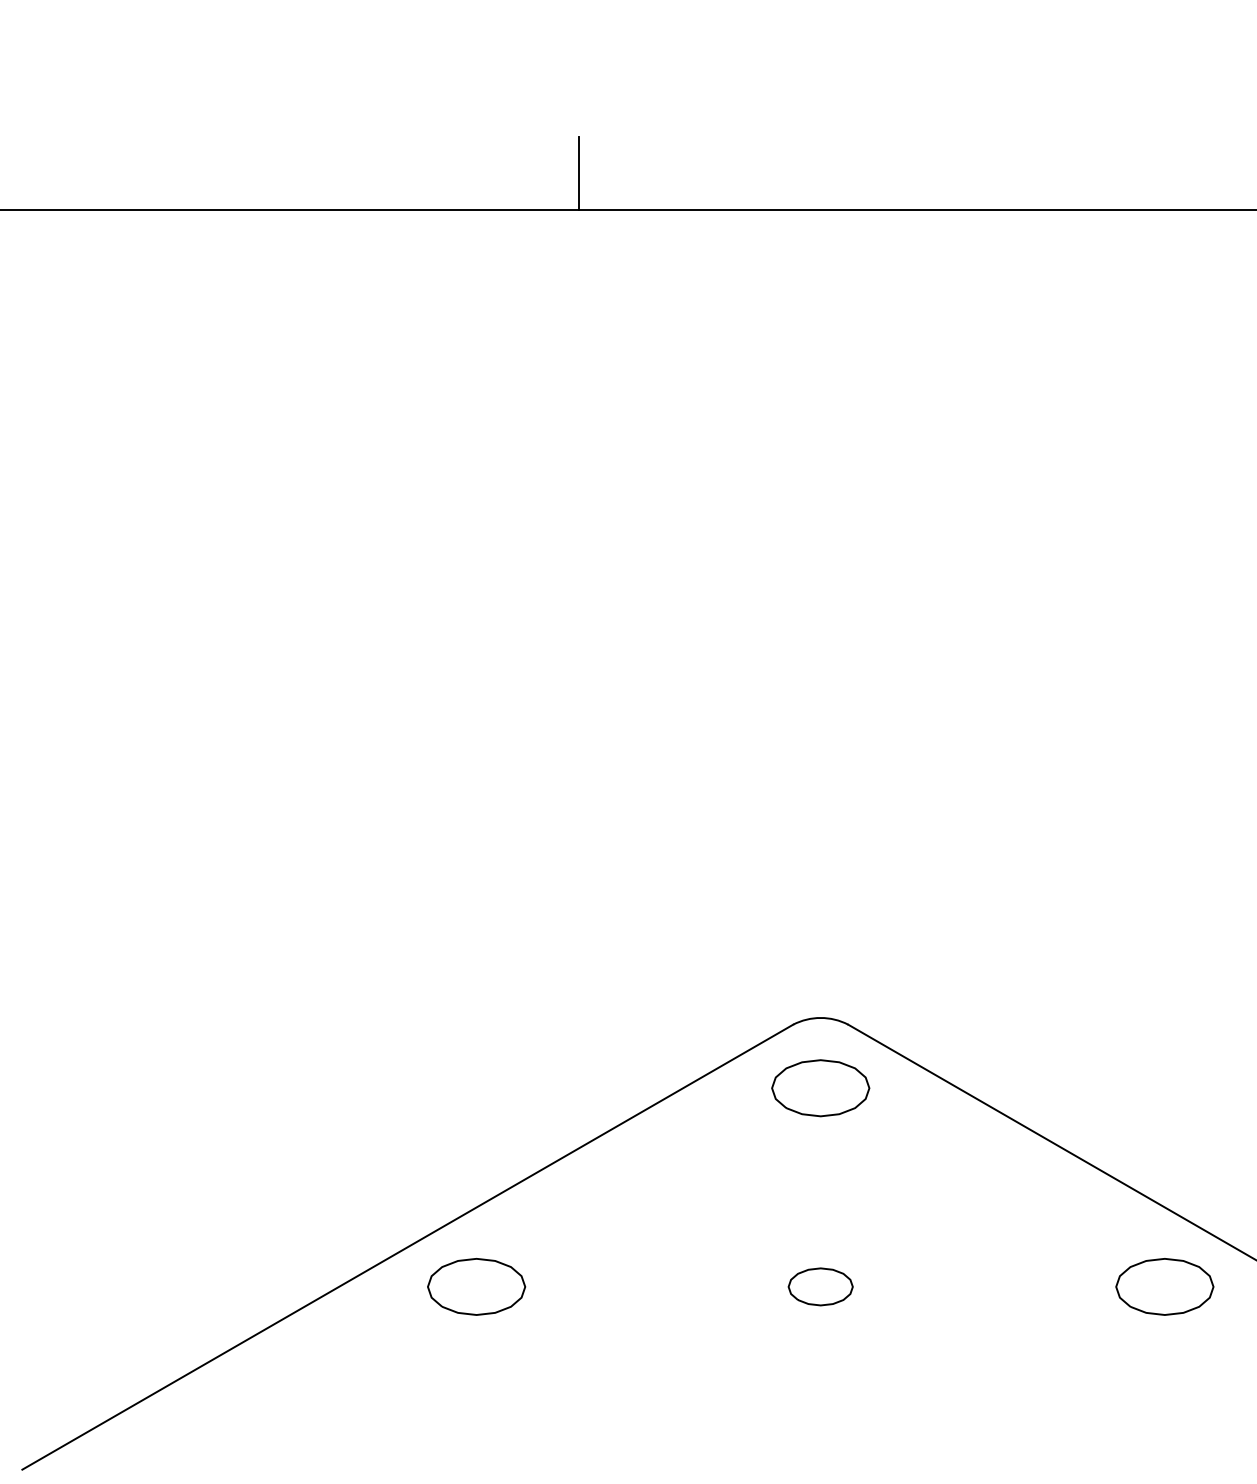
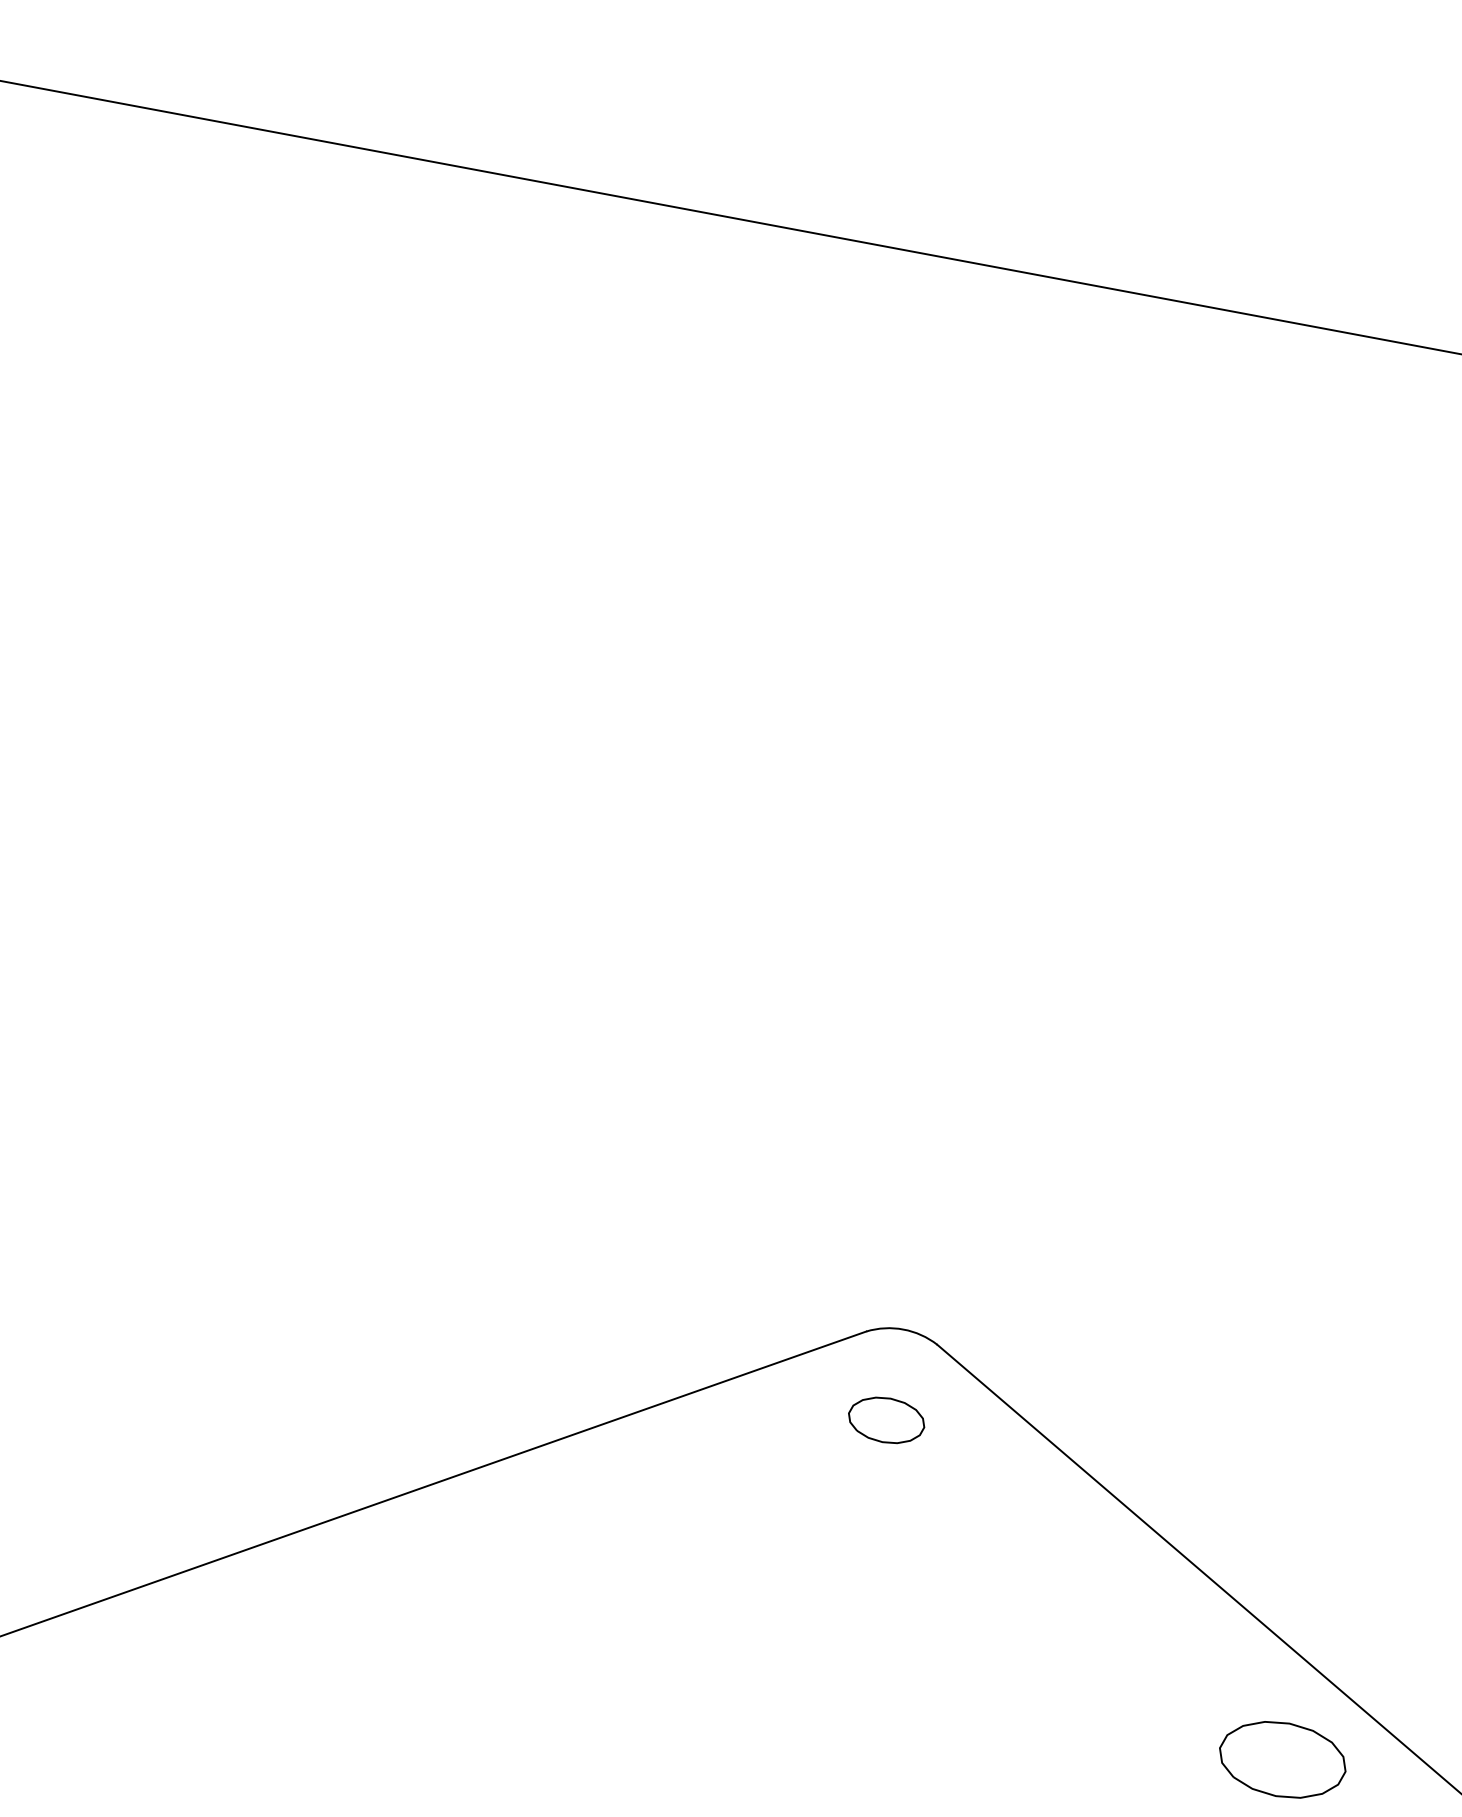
line: (579, 173) -> (796, 181), removed
part: (820, 1088) -> (886, 1420), size x0.6
part: (476, 1286) -> (394, 1593), removed
part: (820, 1286) -> (838, 1676), removed

